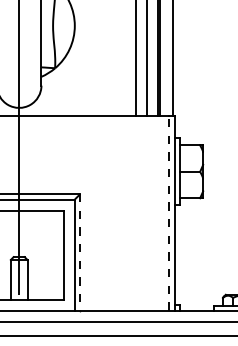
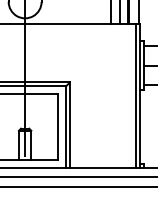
line: (169, 213) -> (136, 96), dashed -> solid
line: (80, 252) -> (70, 125), dashed -> solid

